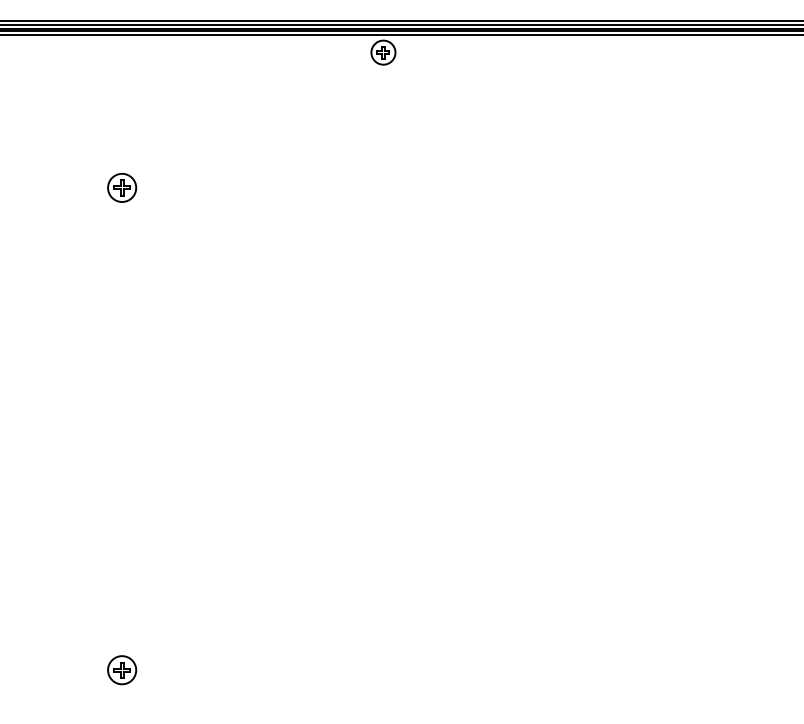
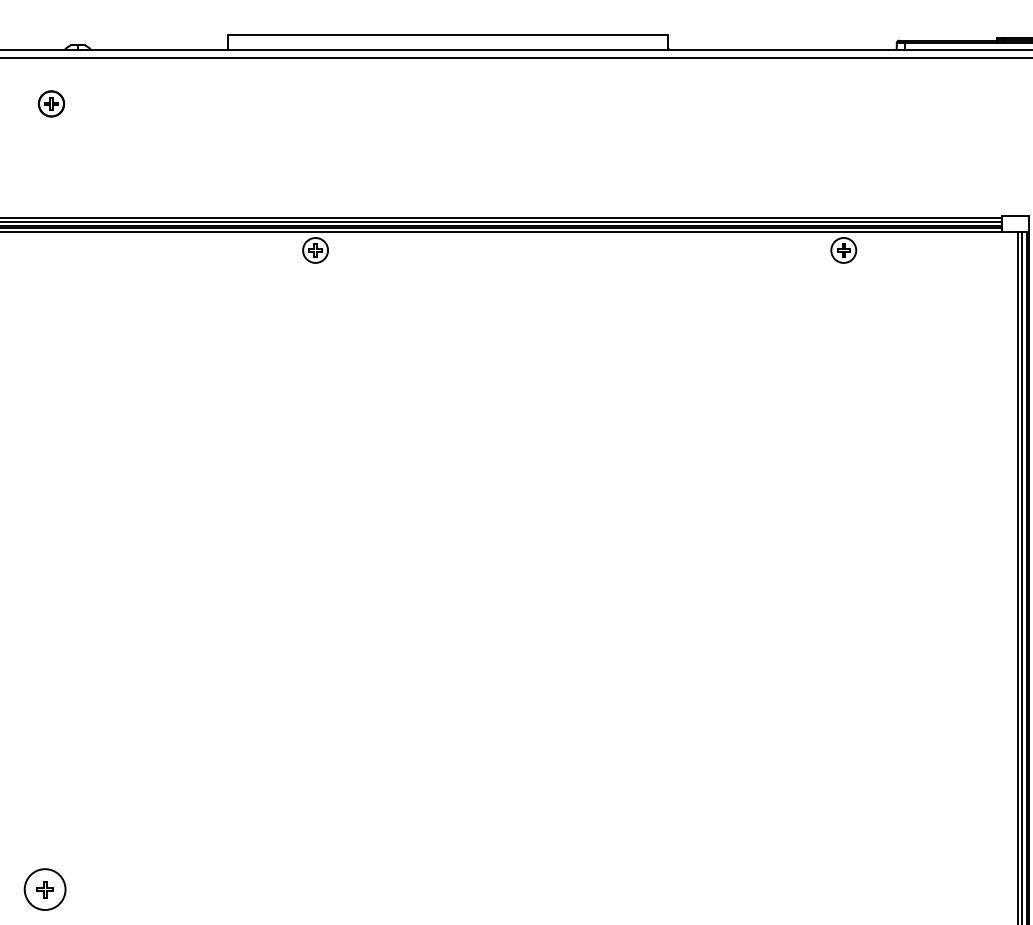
part: (121, 187) -> (44, 390), removed
circle: (121, 670) -> (44, 889), size x1.4

